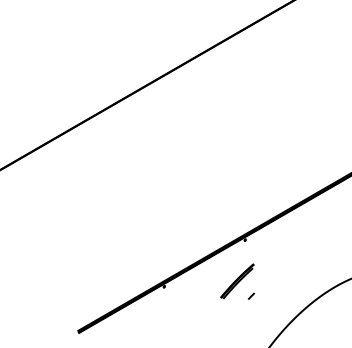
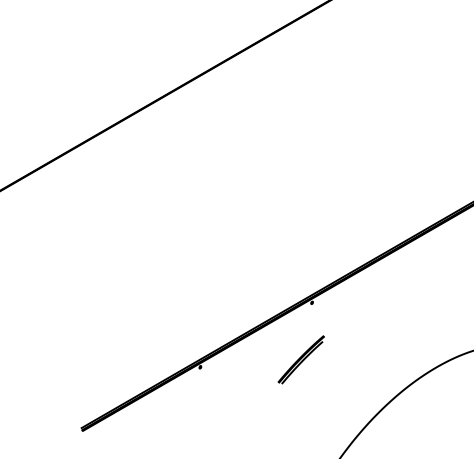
line: (251, 295) -> (320, 379), removed

